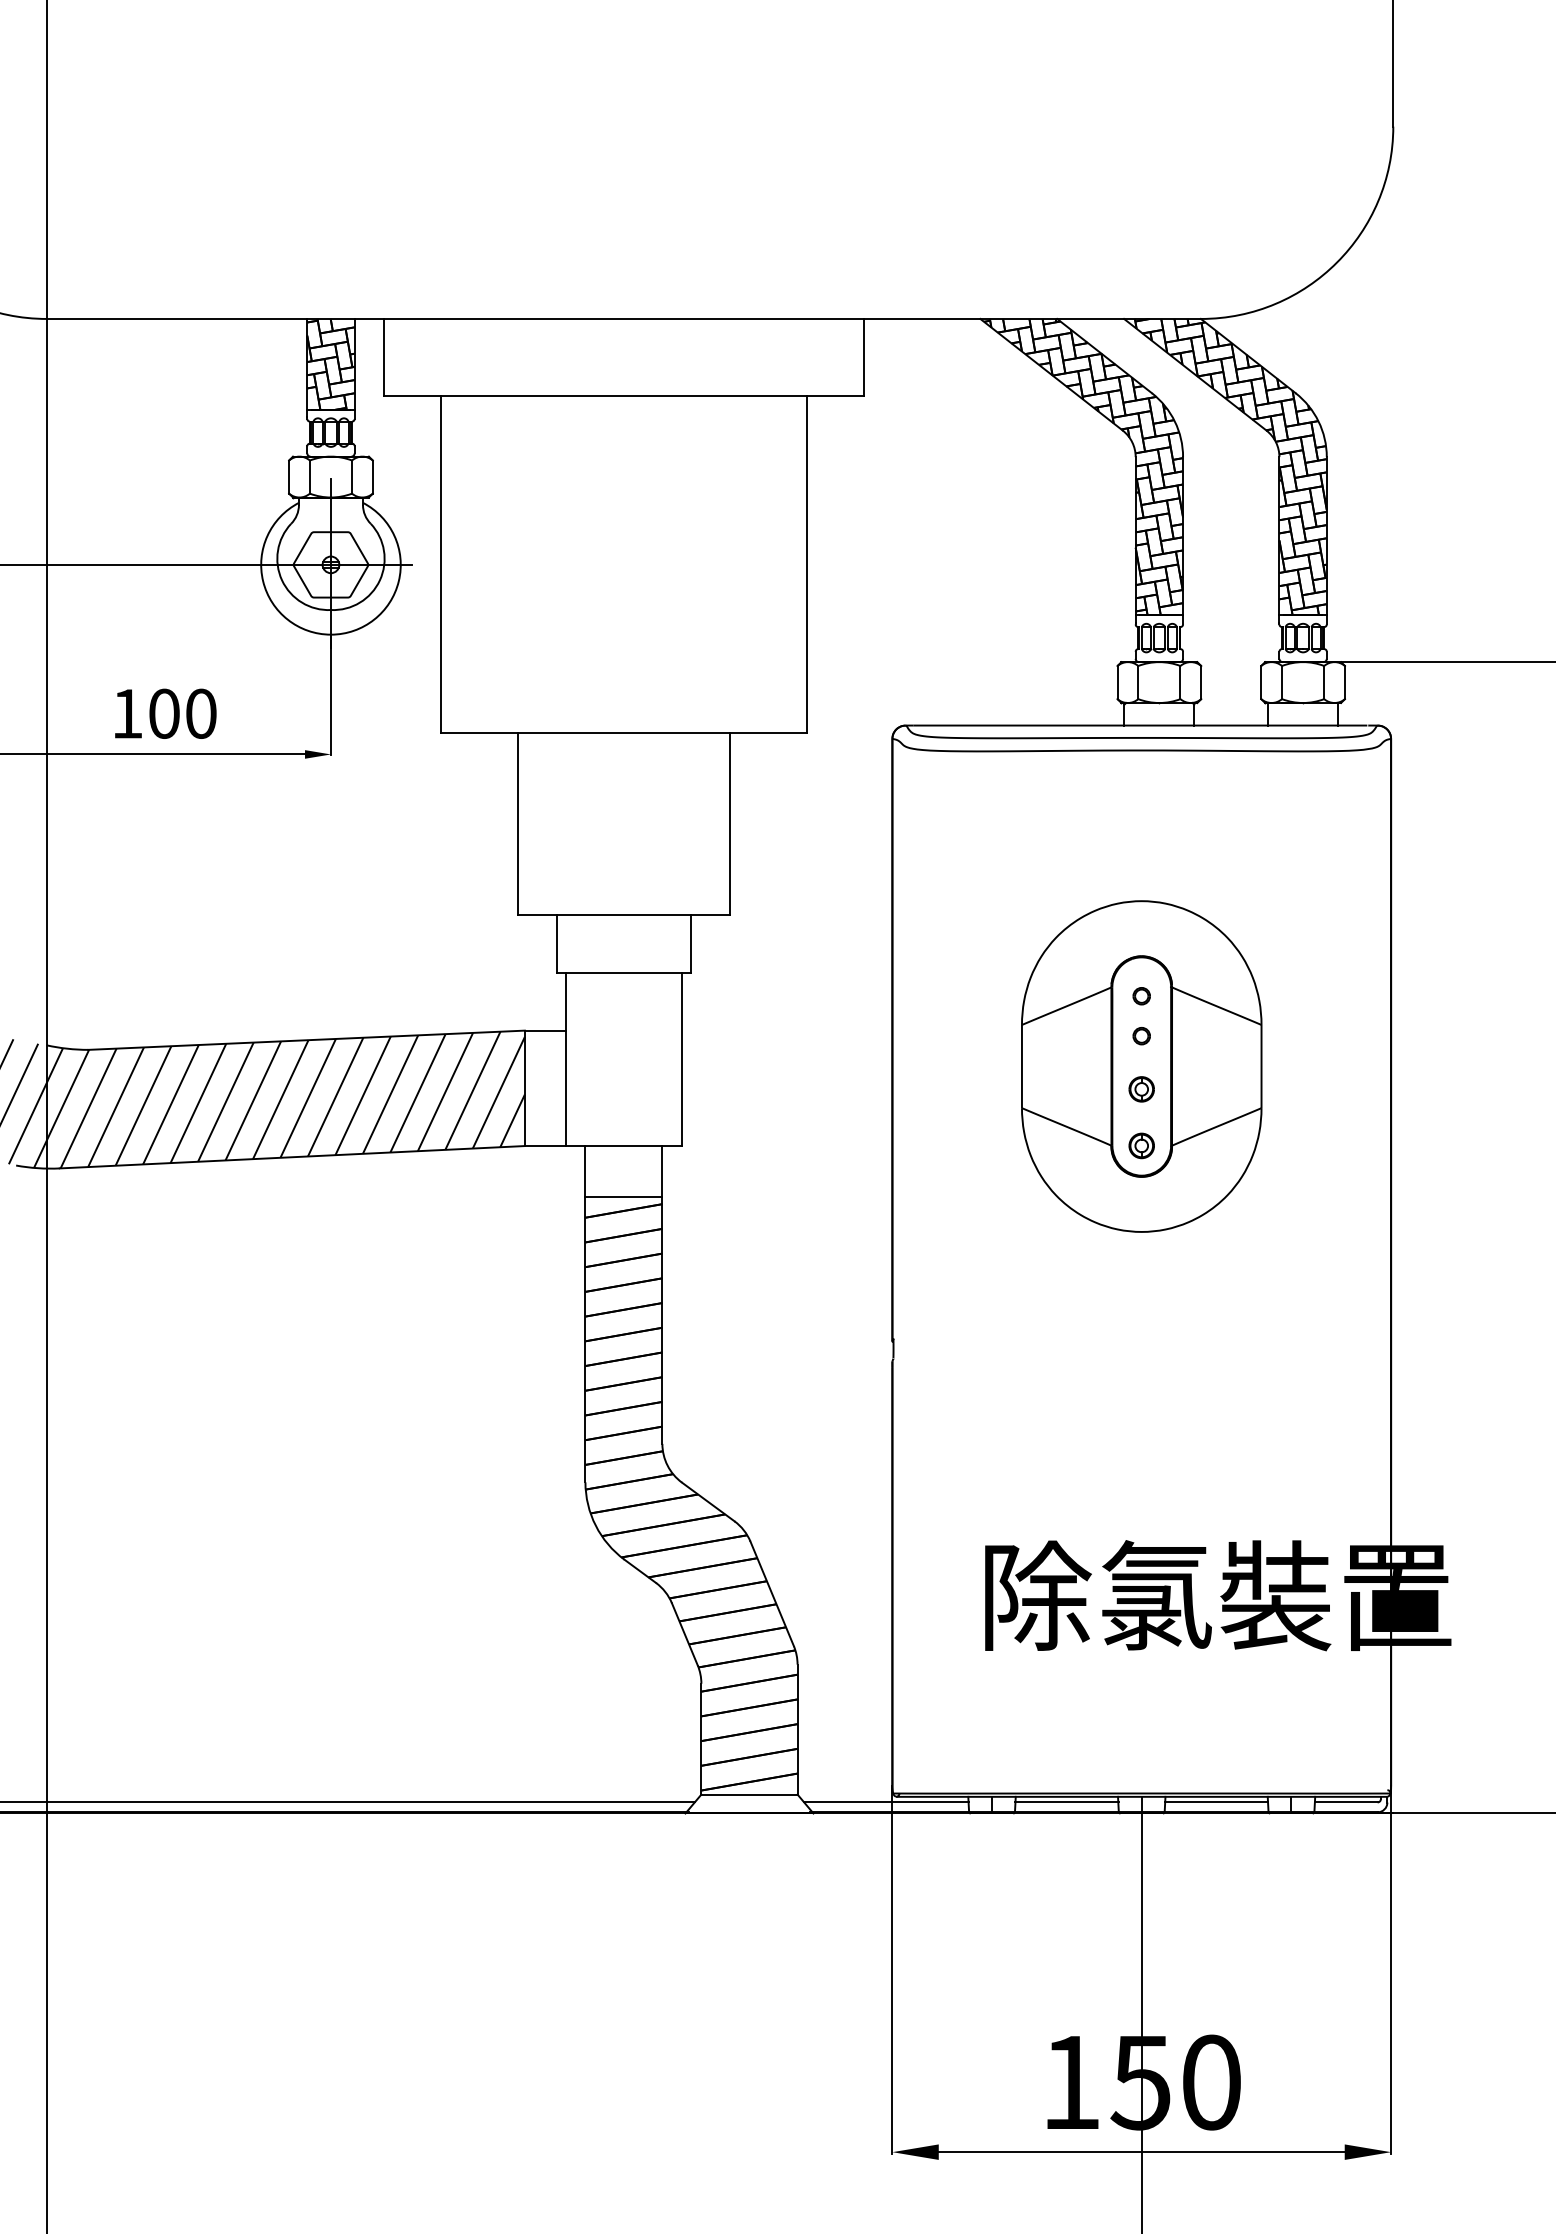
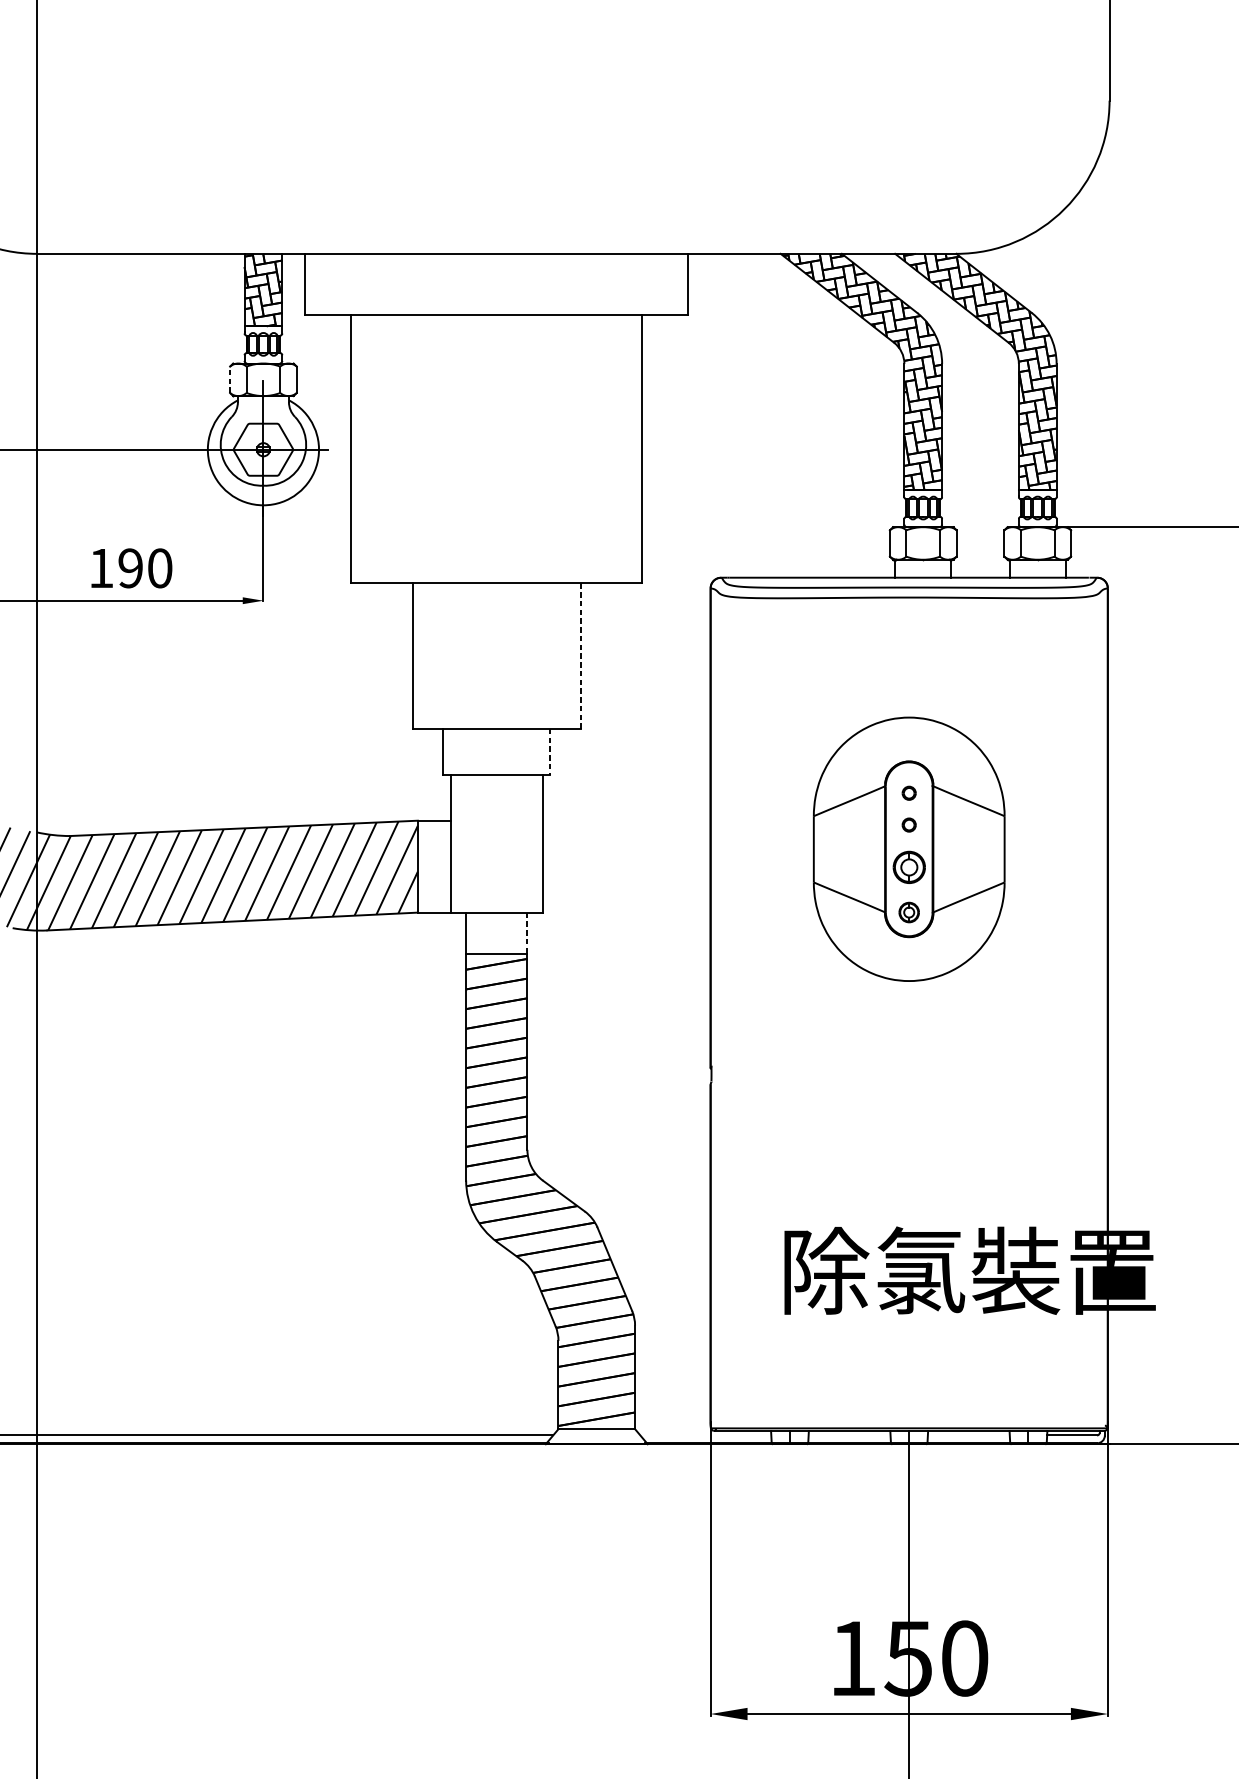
line: (289, 477) -> (230, 380), solid -> dashed
text: (164, 713) -> (130, 568), 100 -> 190
line: (729, 824) -> (580, 656), solid -> dashed
line: (691, 944) -> (550, 752), solid -> dashed
part: (1141, 1089) -> (909, 867), size x1.6
line: (662, 1171) -> (527, 932), solid -> dashed
line: (886, 1802) -> (705, 1435), removed
line: (1066, 1802) -> (849, 1435), removed
line: (1216, 1802) -> (968, 1435), removed

